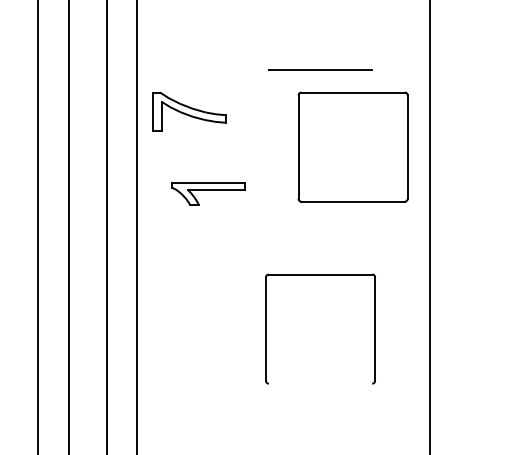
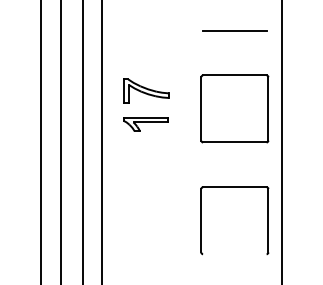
line: (319, 69) -> (234, 30), moved
part: (189, 110) -> (146, 90), moved
part: (207, 193) -> (145, 124), moved
part: (319, 274) -> (234, 187), moved

